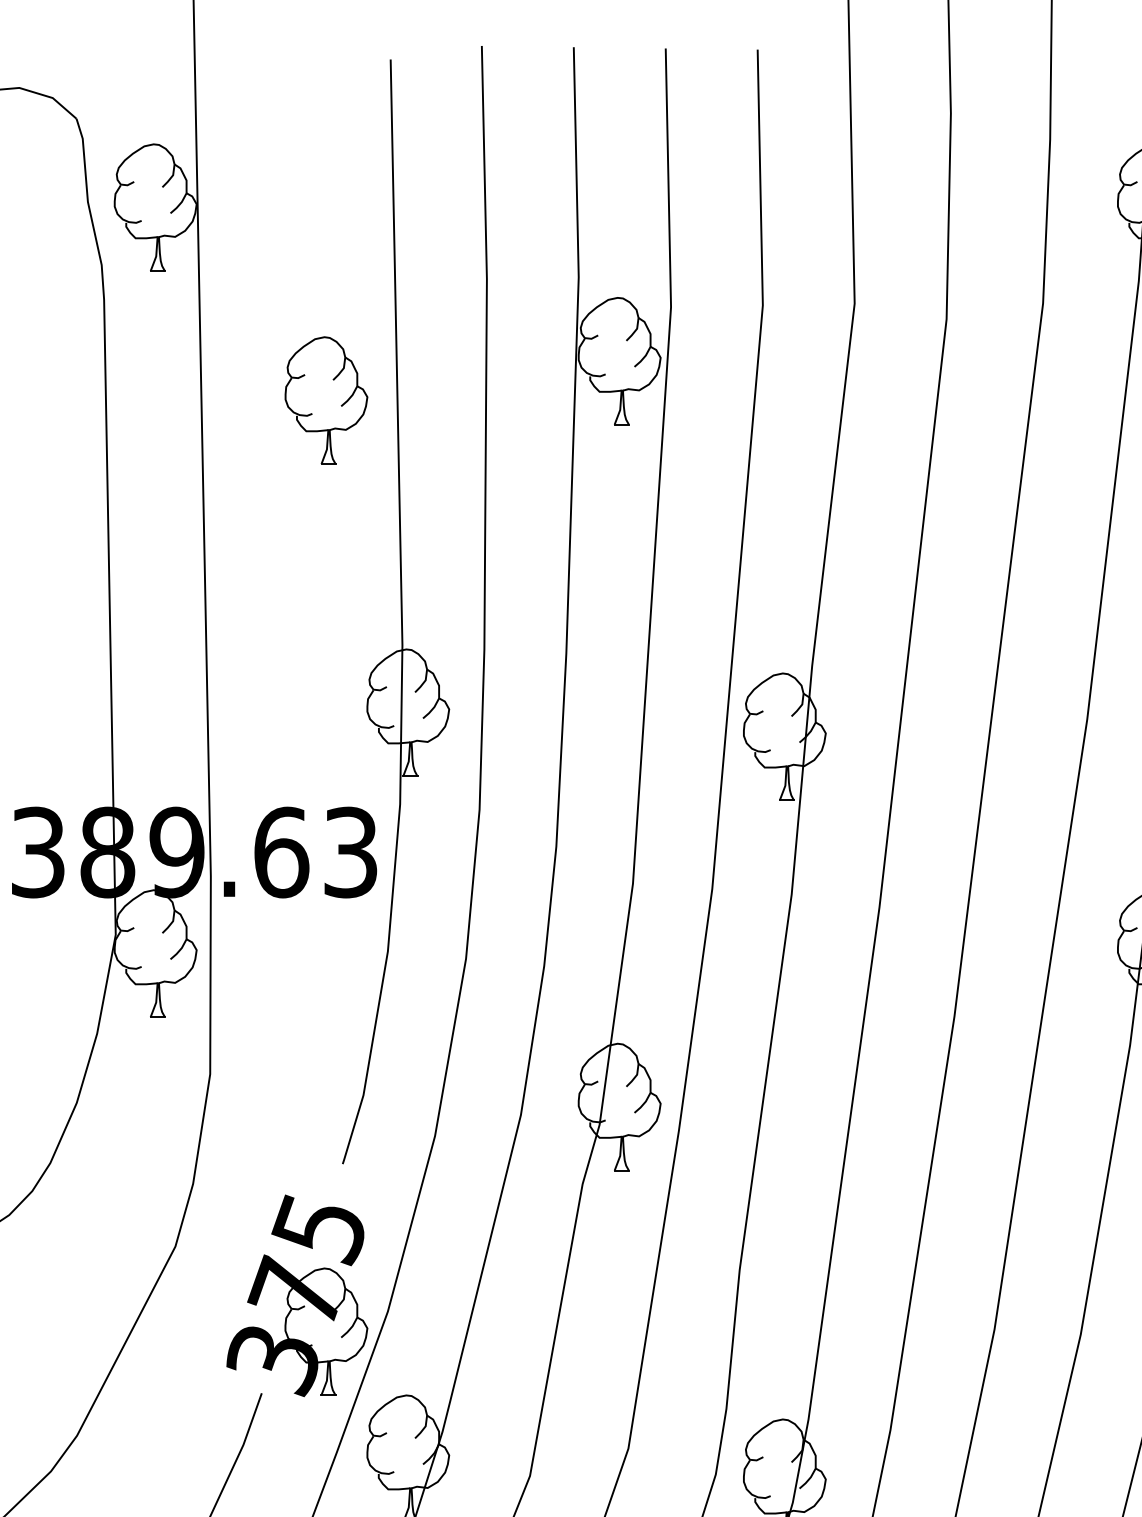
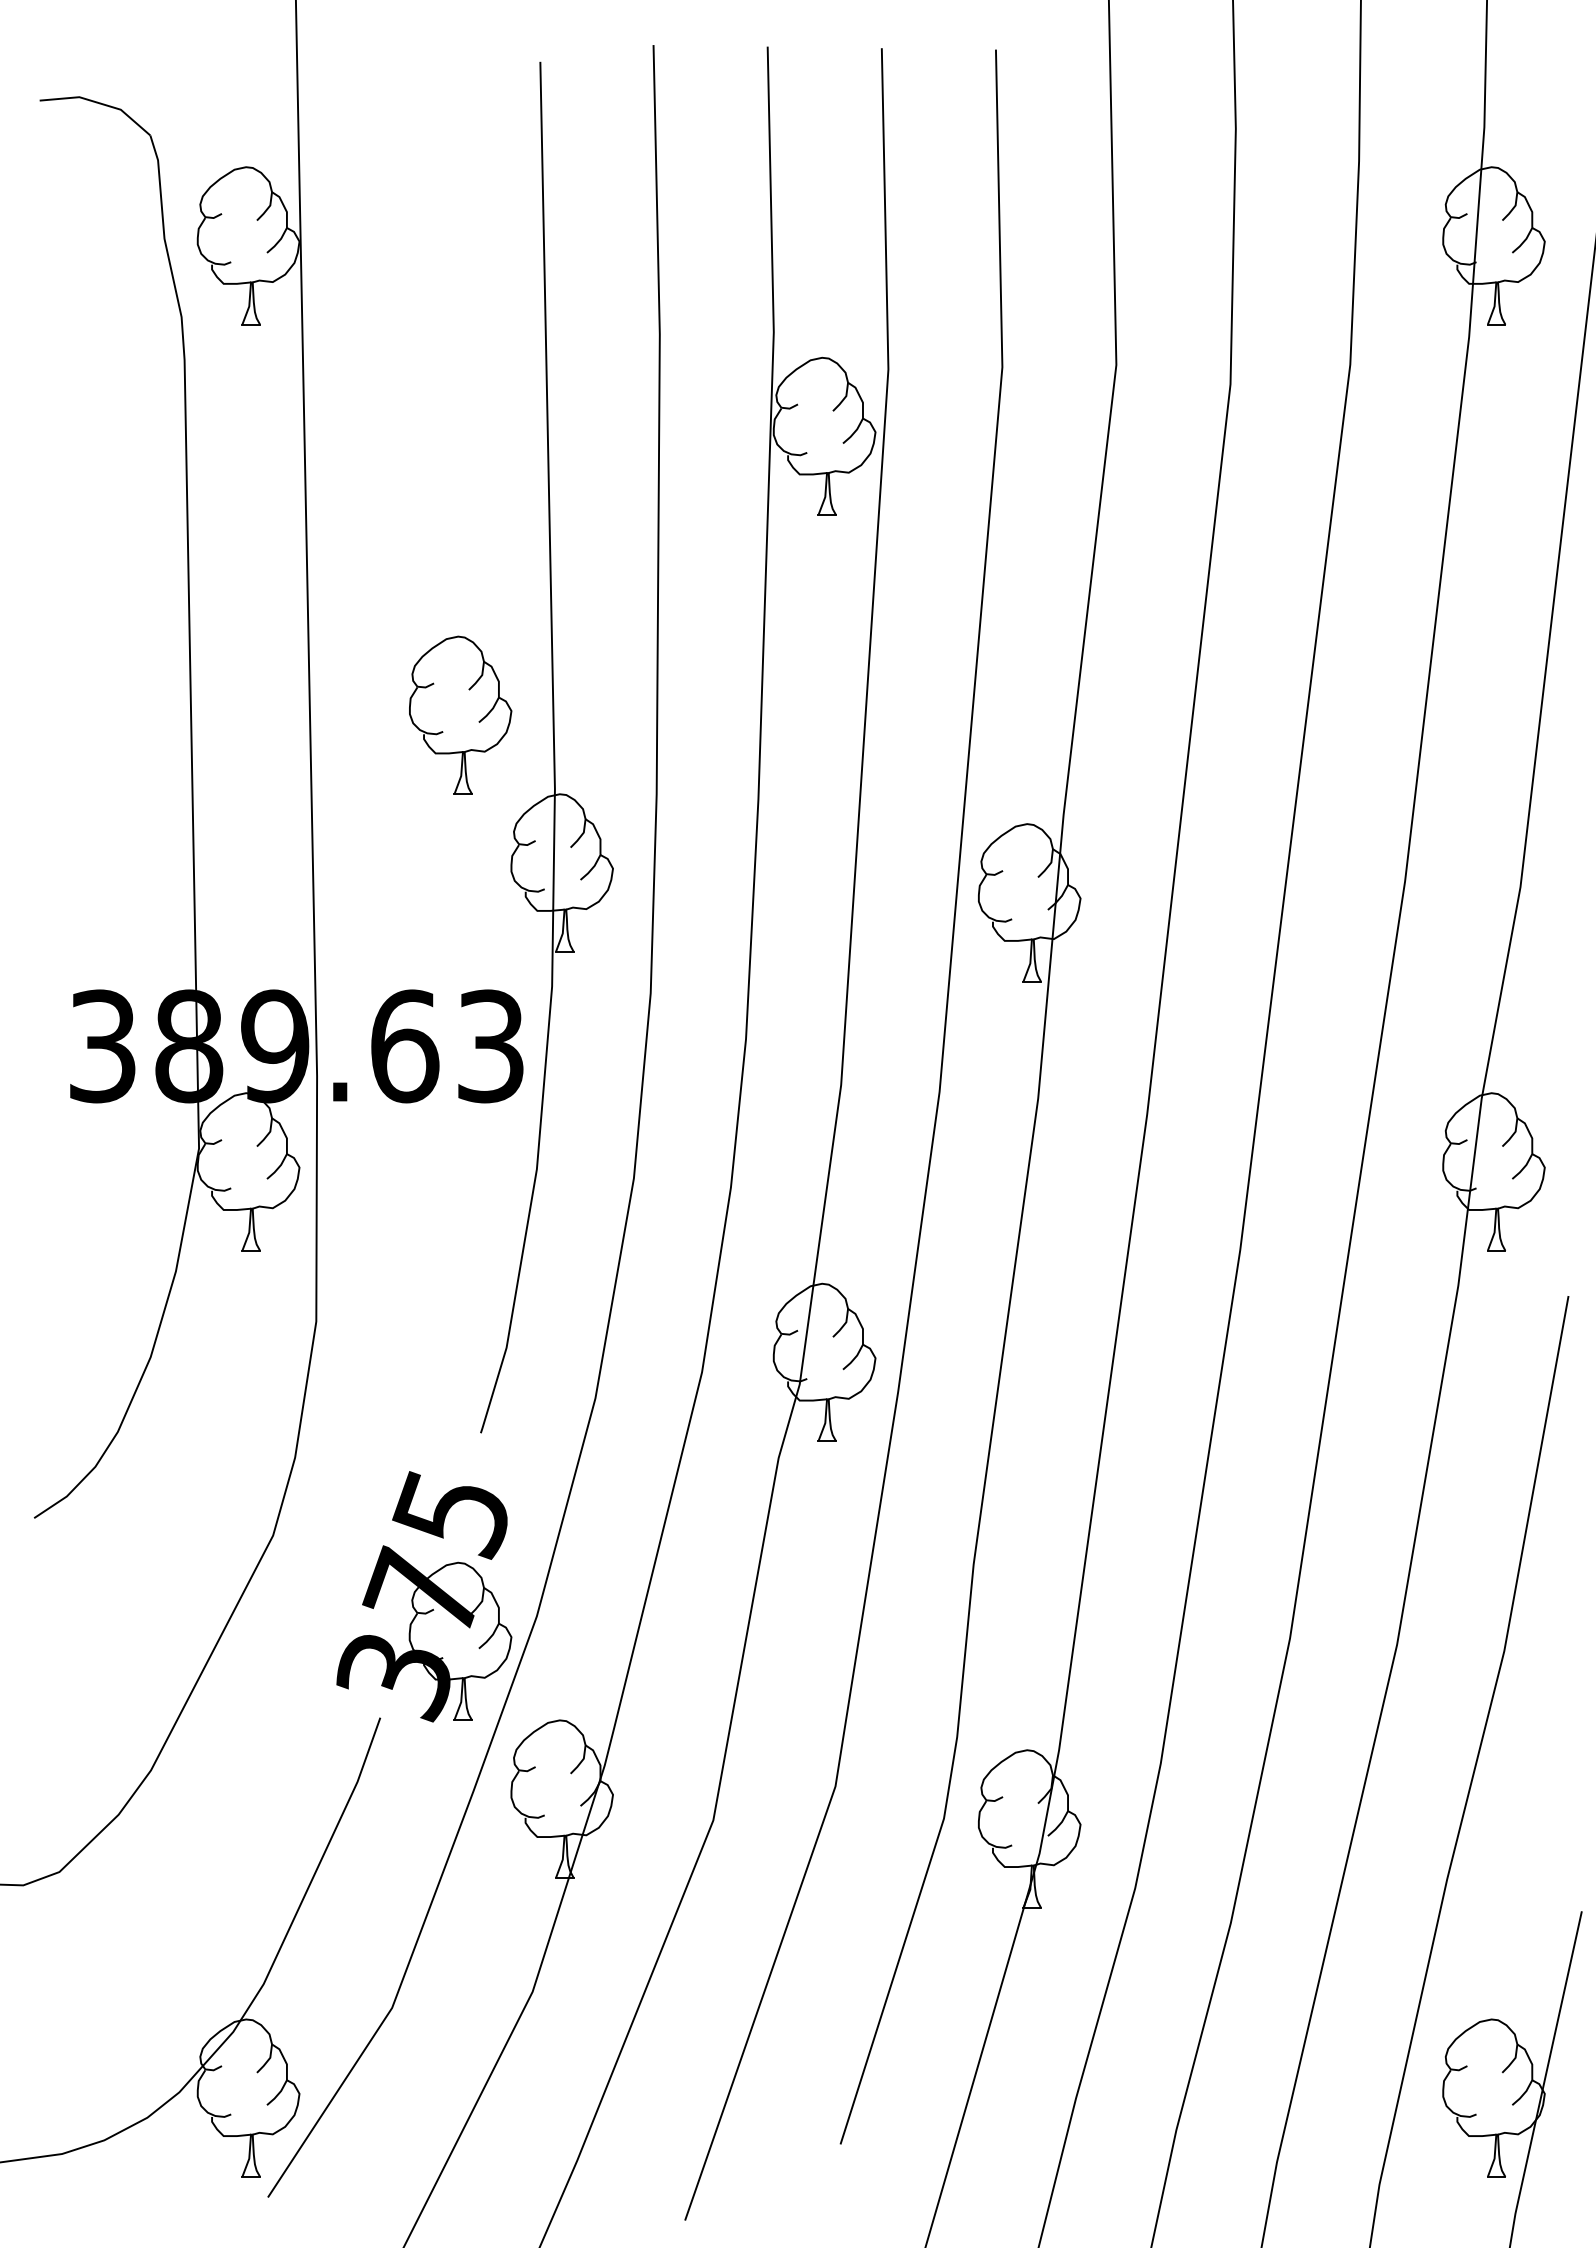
part: (326, 399) -> (460, 714), moved

